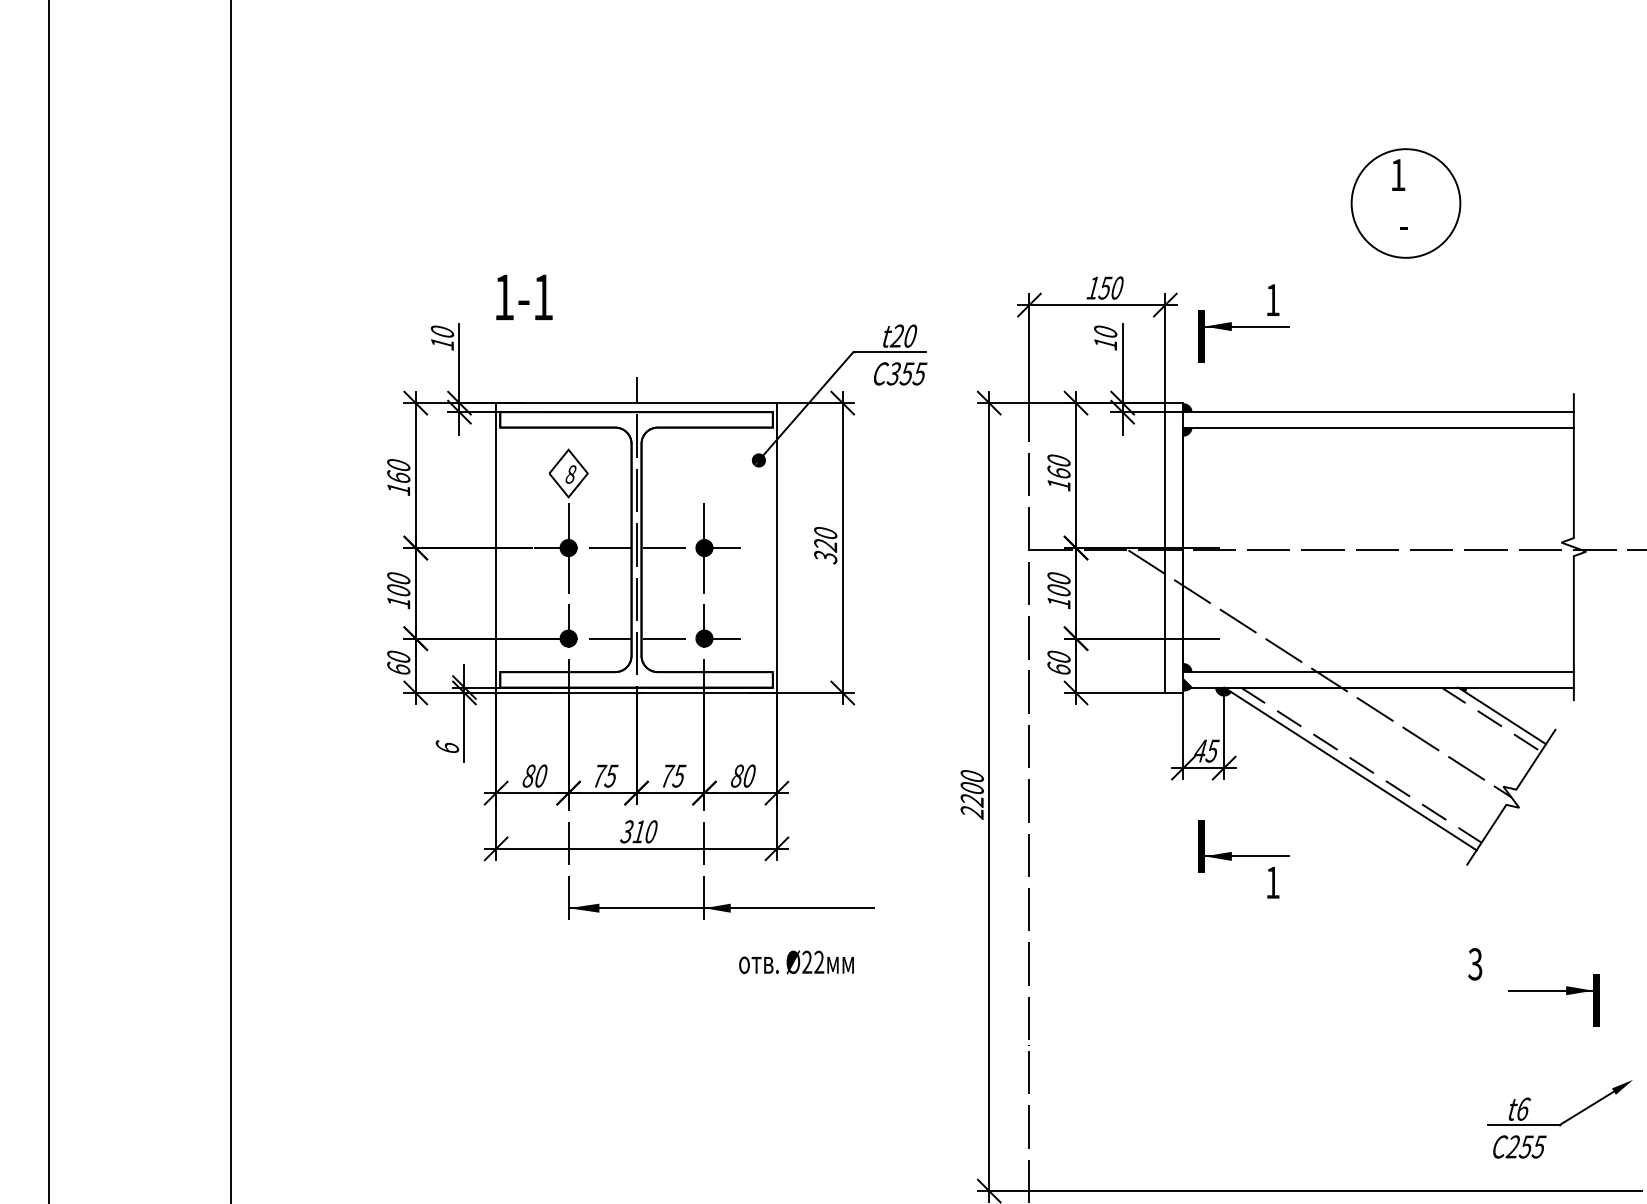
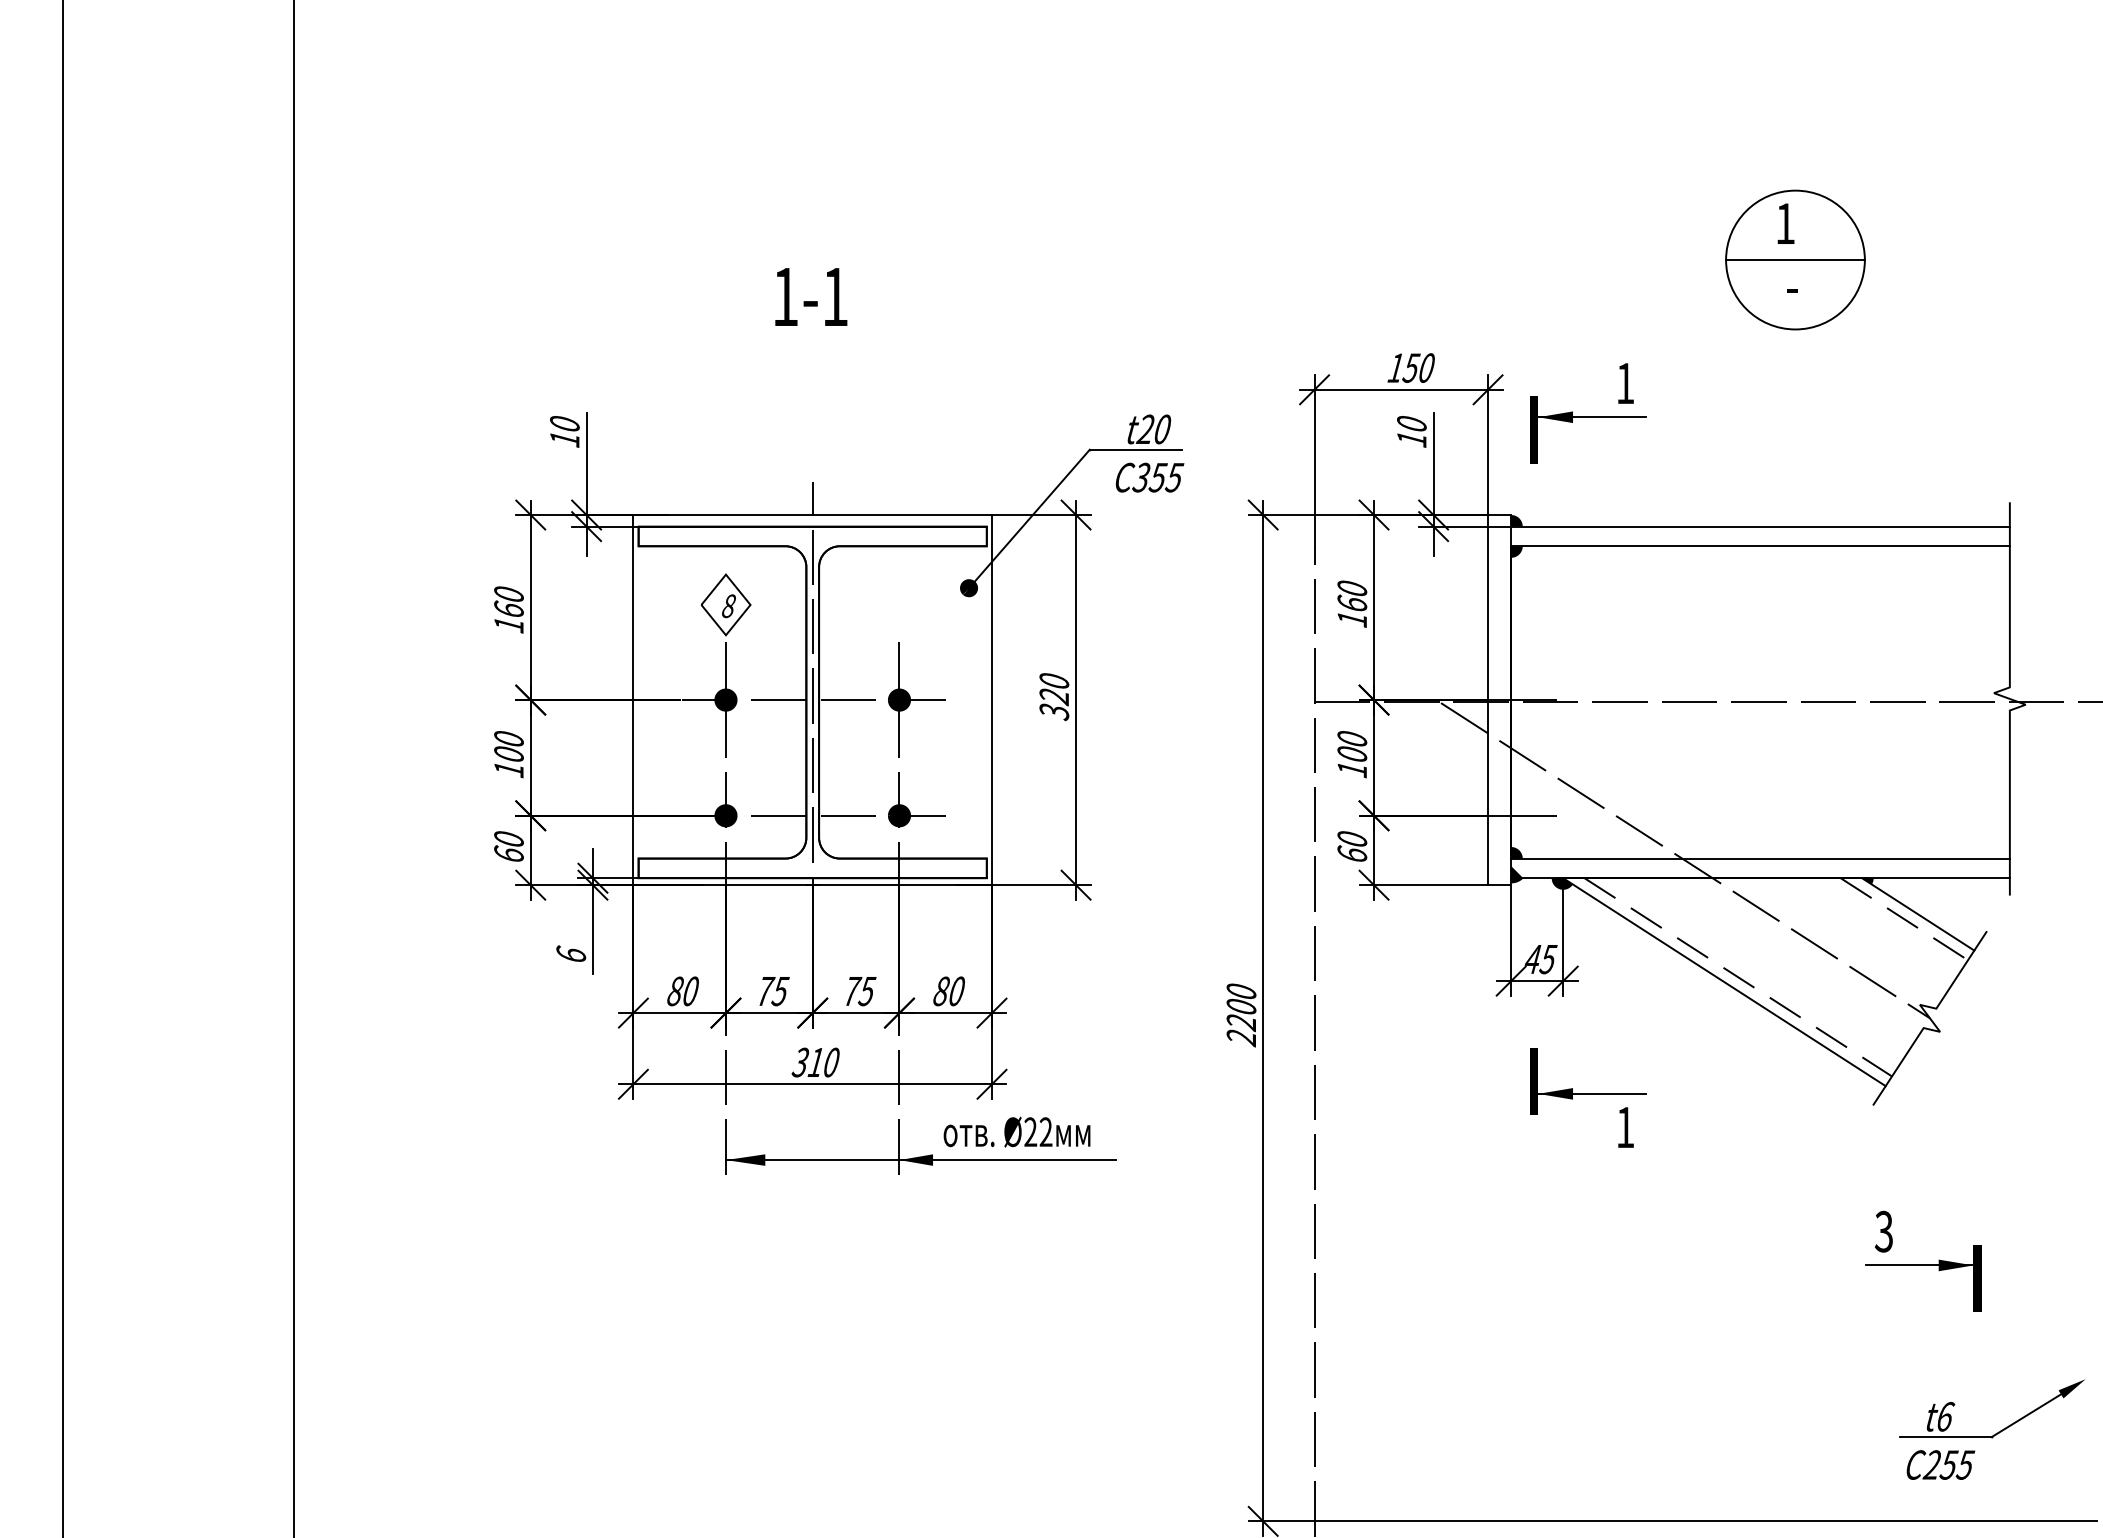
line: (1405, 203) -> (1794, 260), added
text: (524, 297) -> (811, 297), moved
text: (796, 962) -> (1017, 1132), moved
part: (1553, 991) -> (1922, 1266), moved

